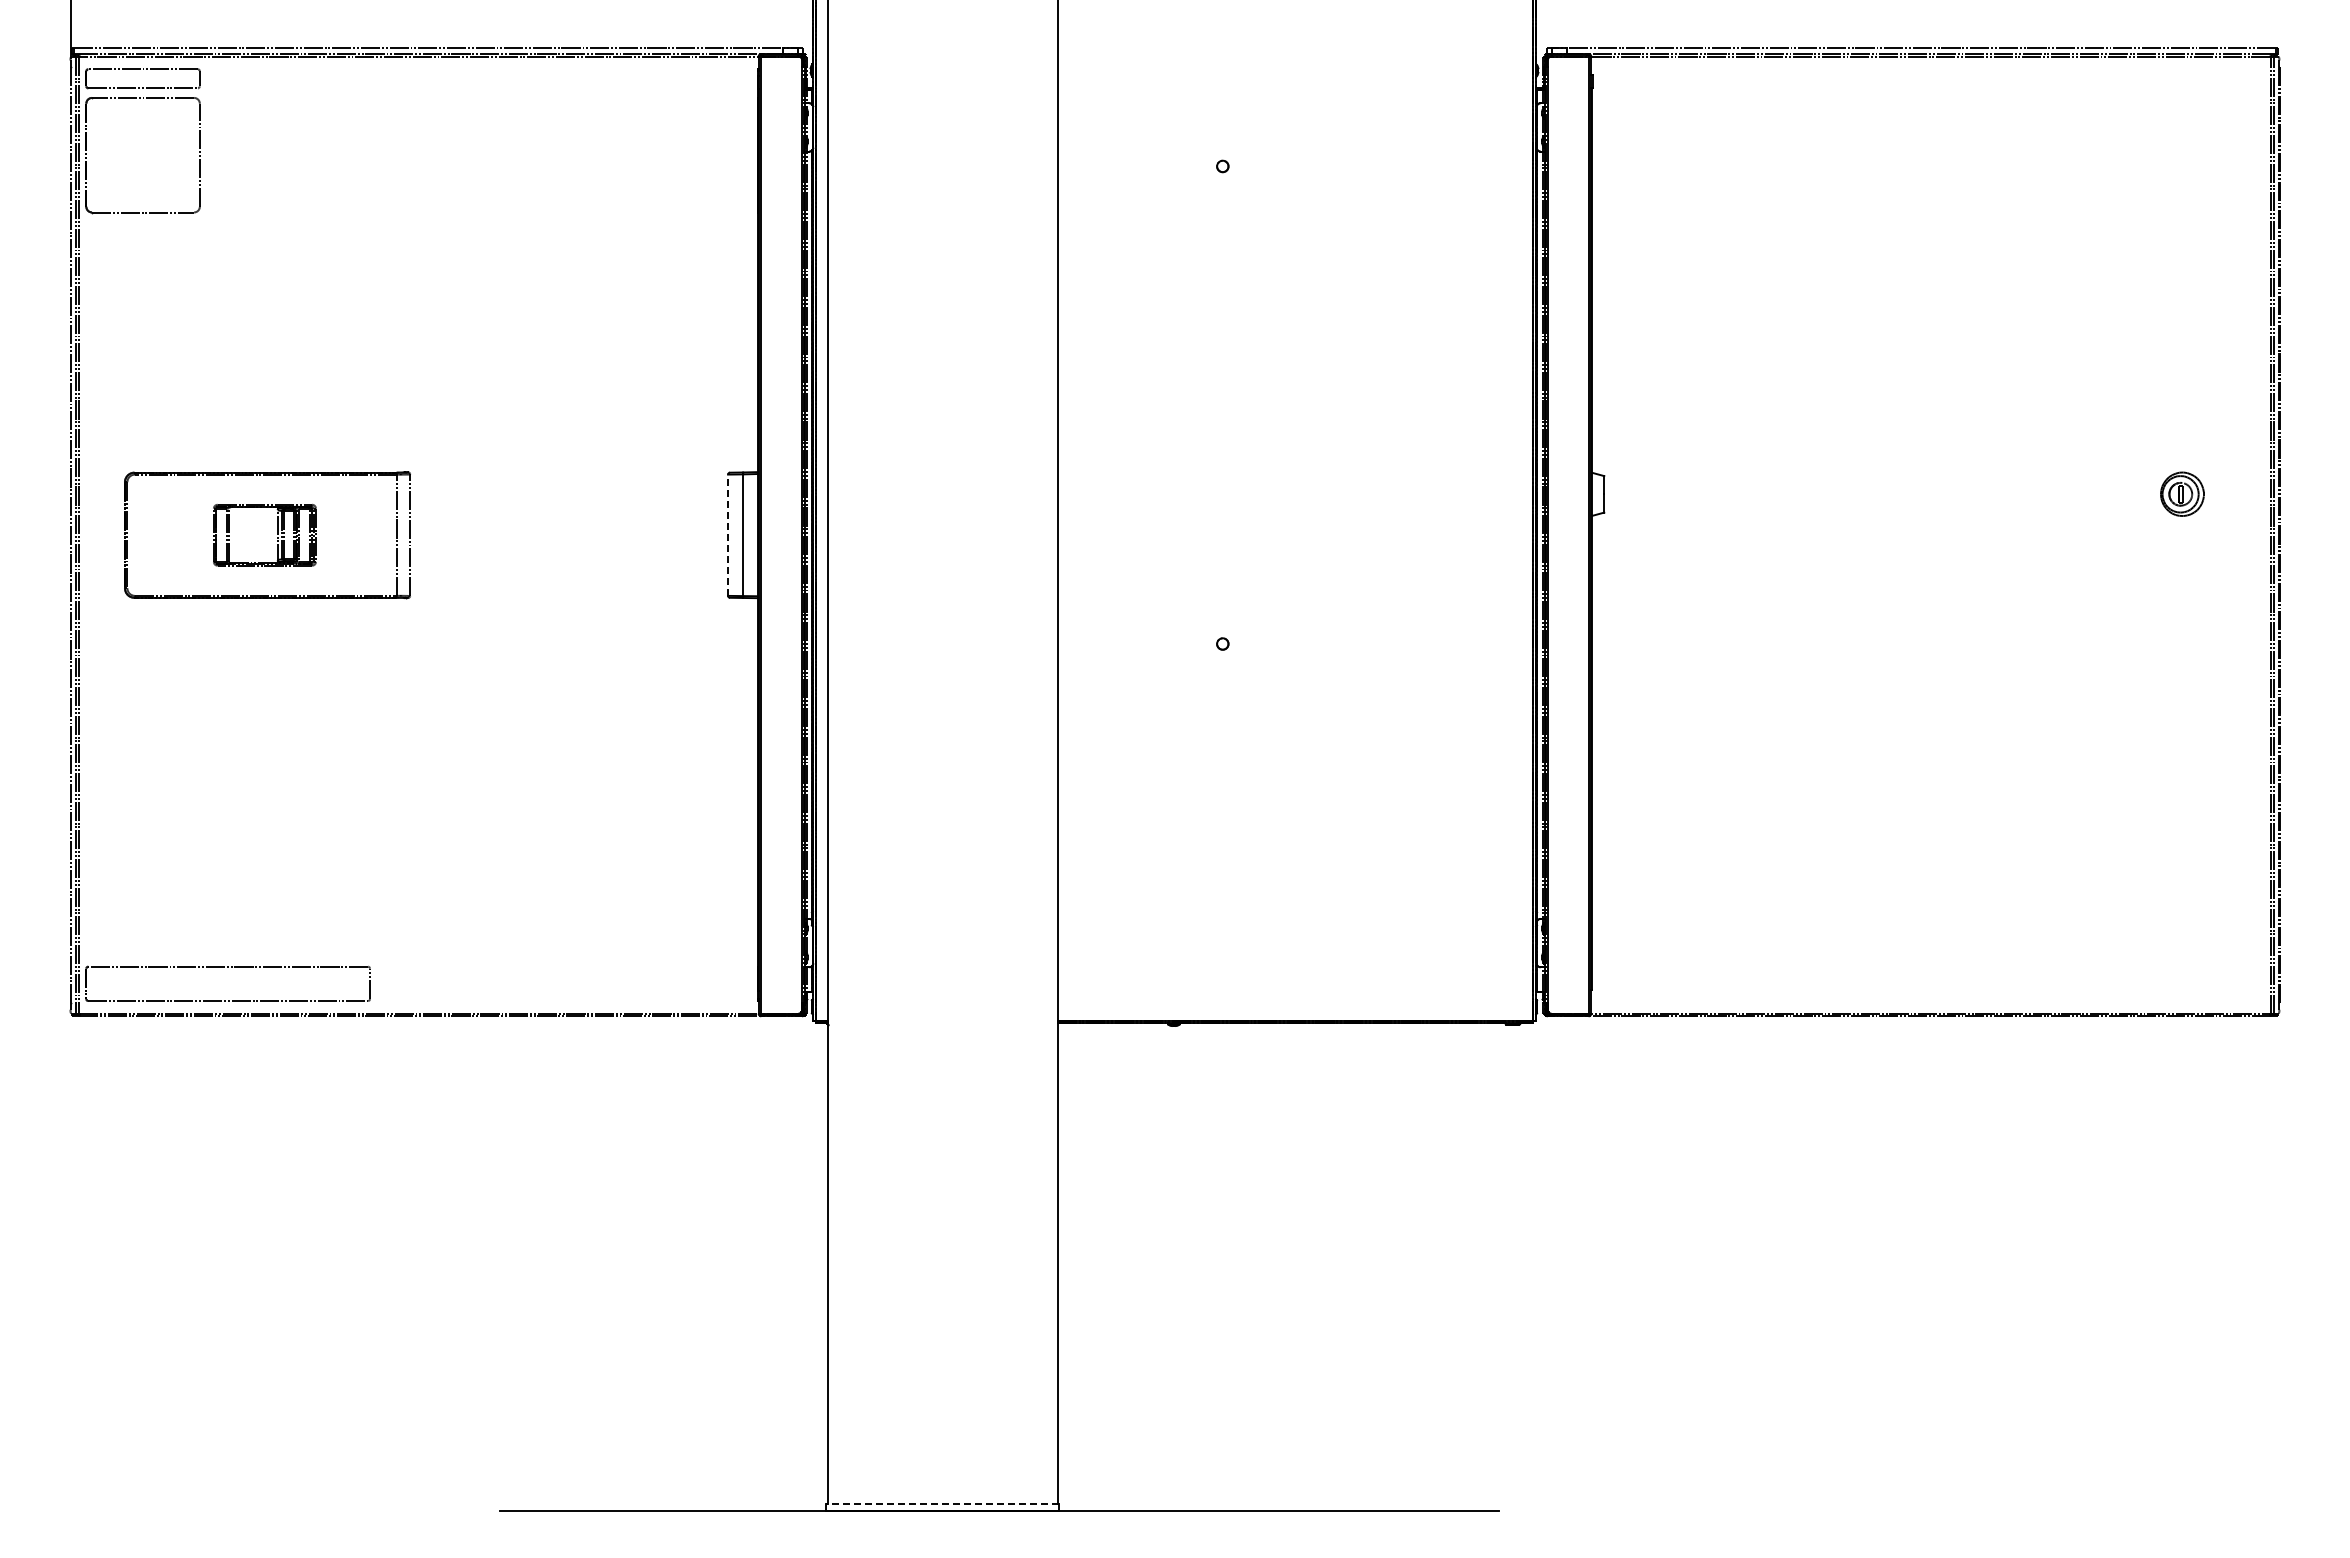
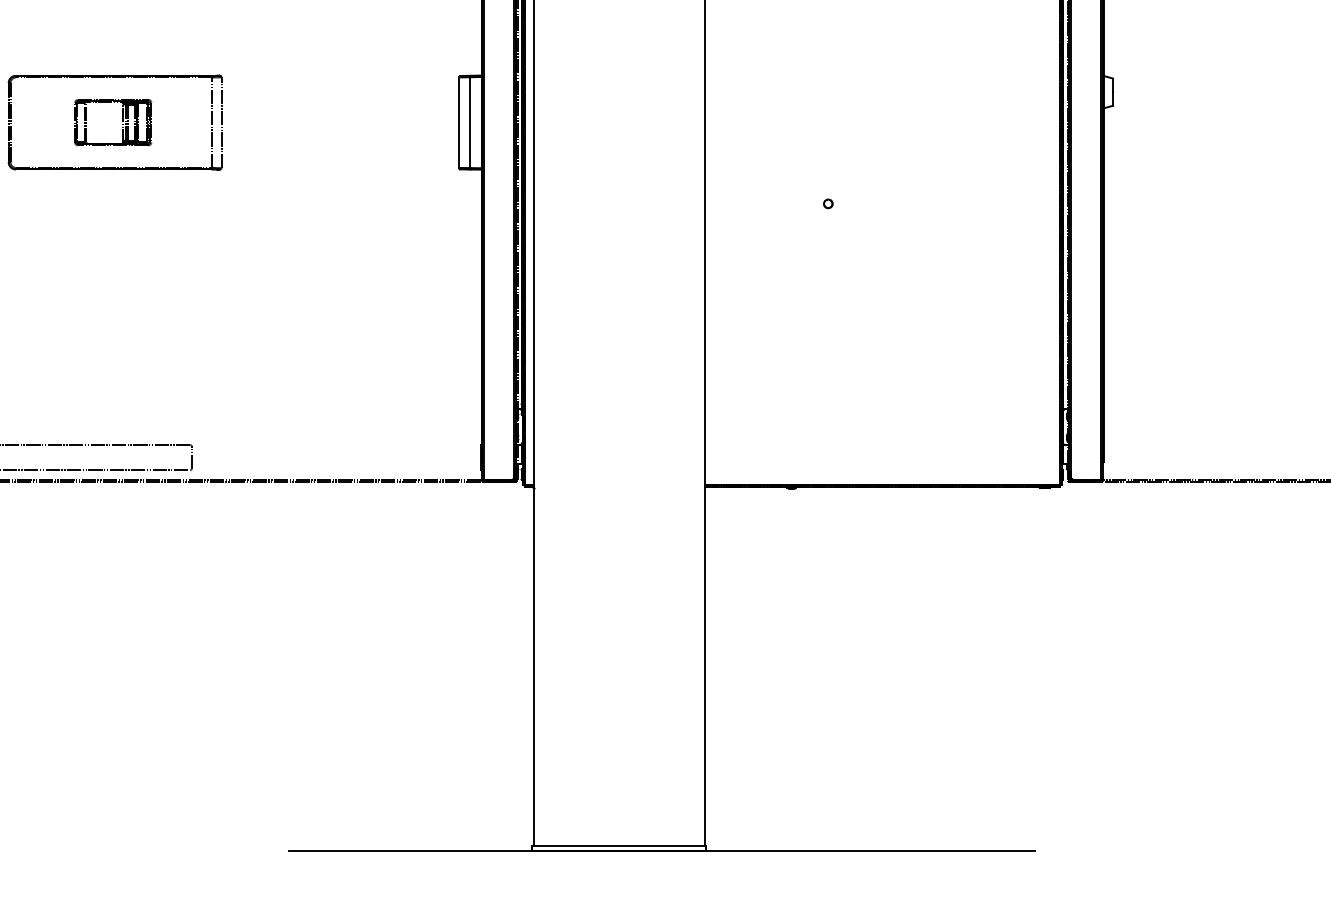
line: (728, 535) -> (459, 122), dashed -> solid
line: (942, 1503) -> (619, 845), dashed -> solid

